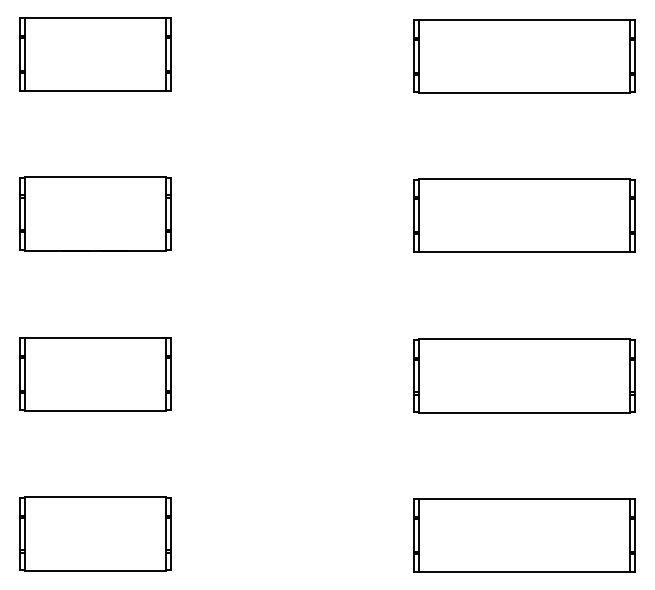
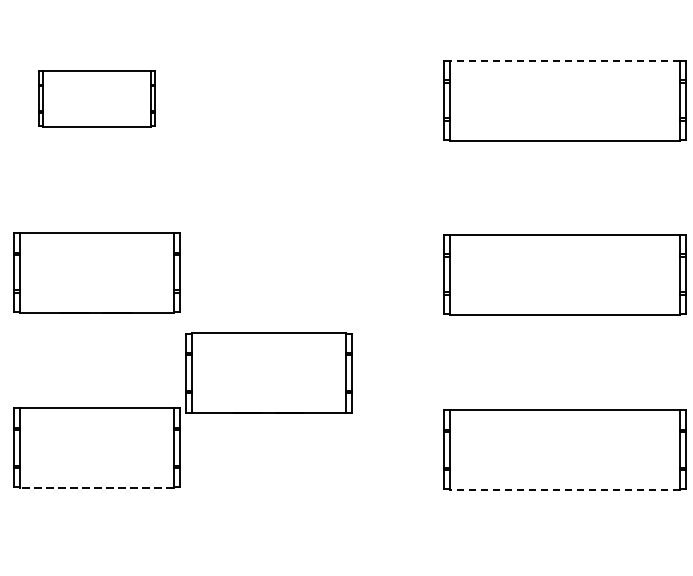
line: (524, 19) -> (565, 60), solid -> dashed
part: (95, 54) -> (96, 98), size x0.7
part: (253, 305) -> (269, 372), added
line: (95, 411) -> (96, 488), solid -> dashed
line: (524, 412) -> (565, 489), solid -> dashed

